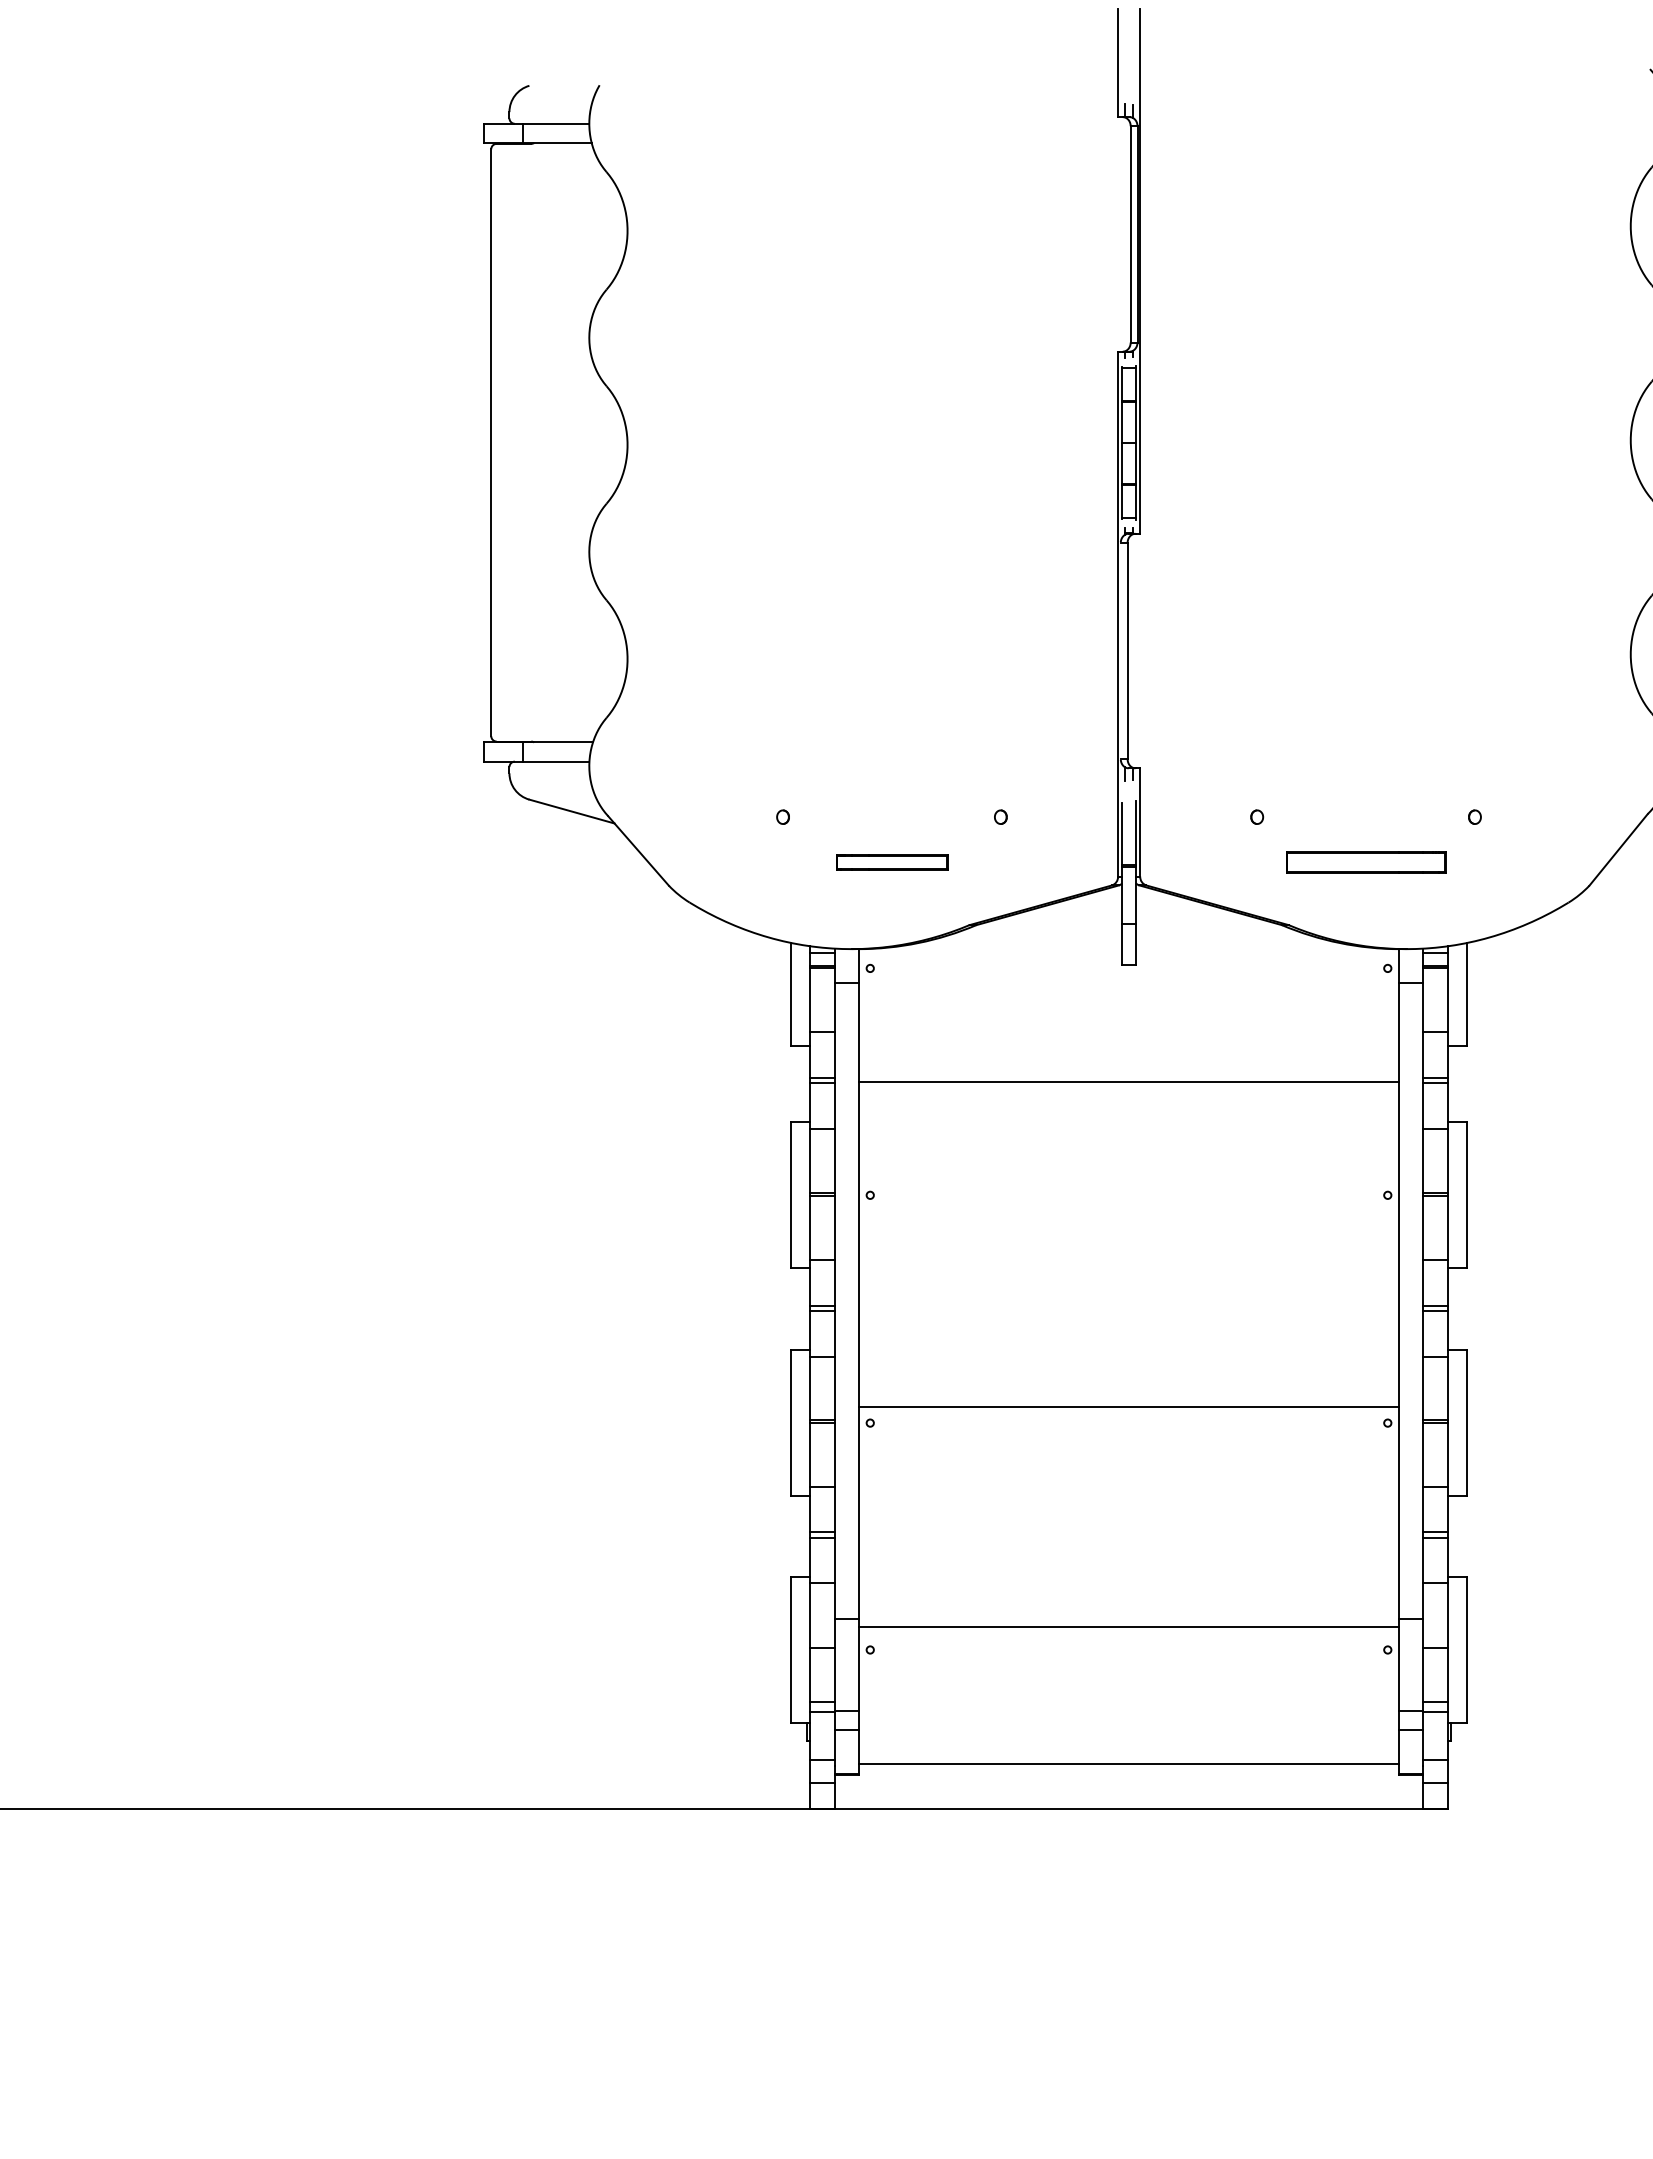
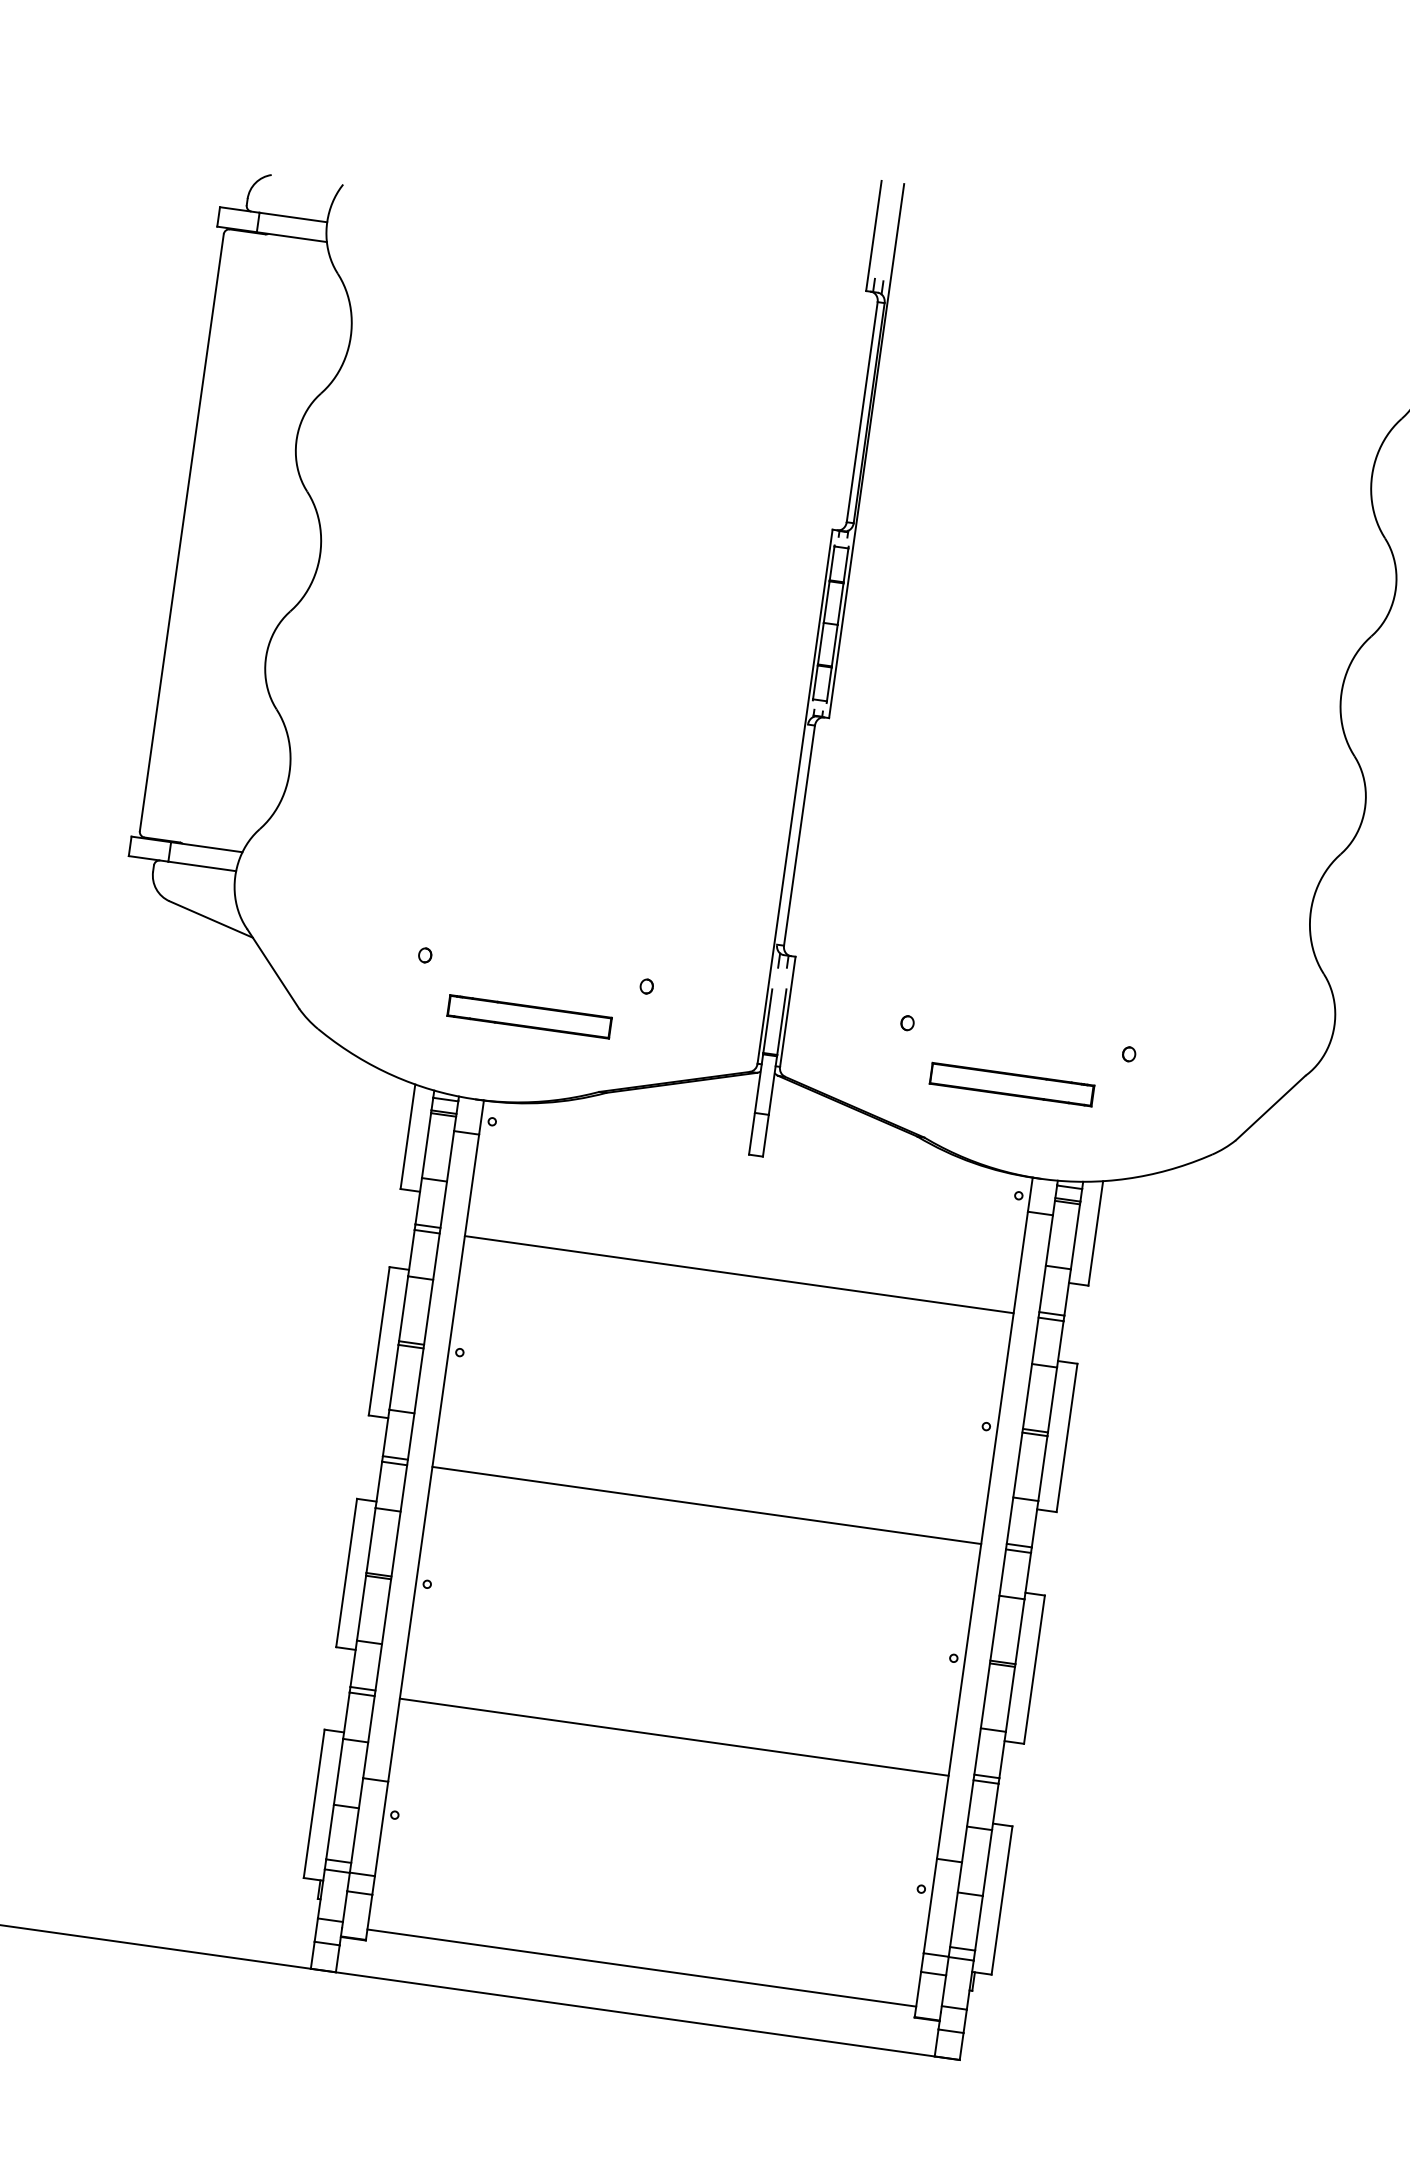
part: (892, 862) -> (530, 1017), size x1.43
line: (1128, 1407) -> (706, 1505), moved
line: (1128, 1627) -> (673, 1737), moved

